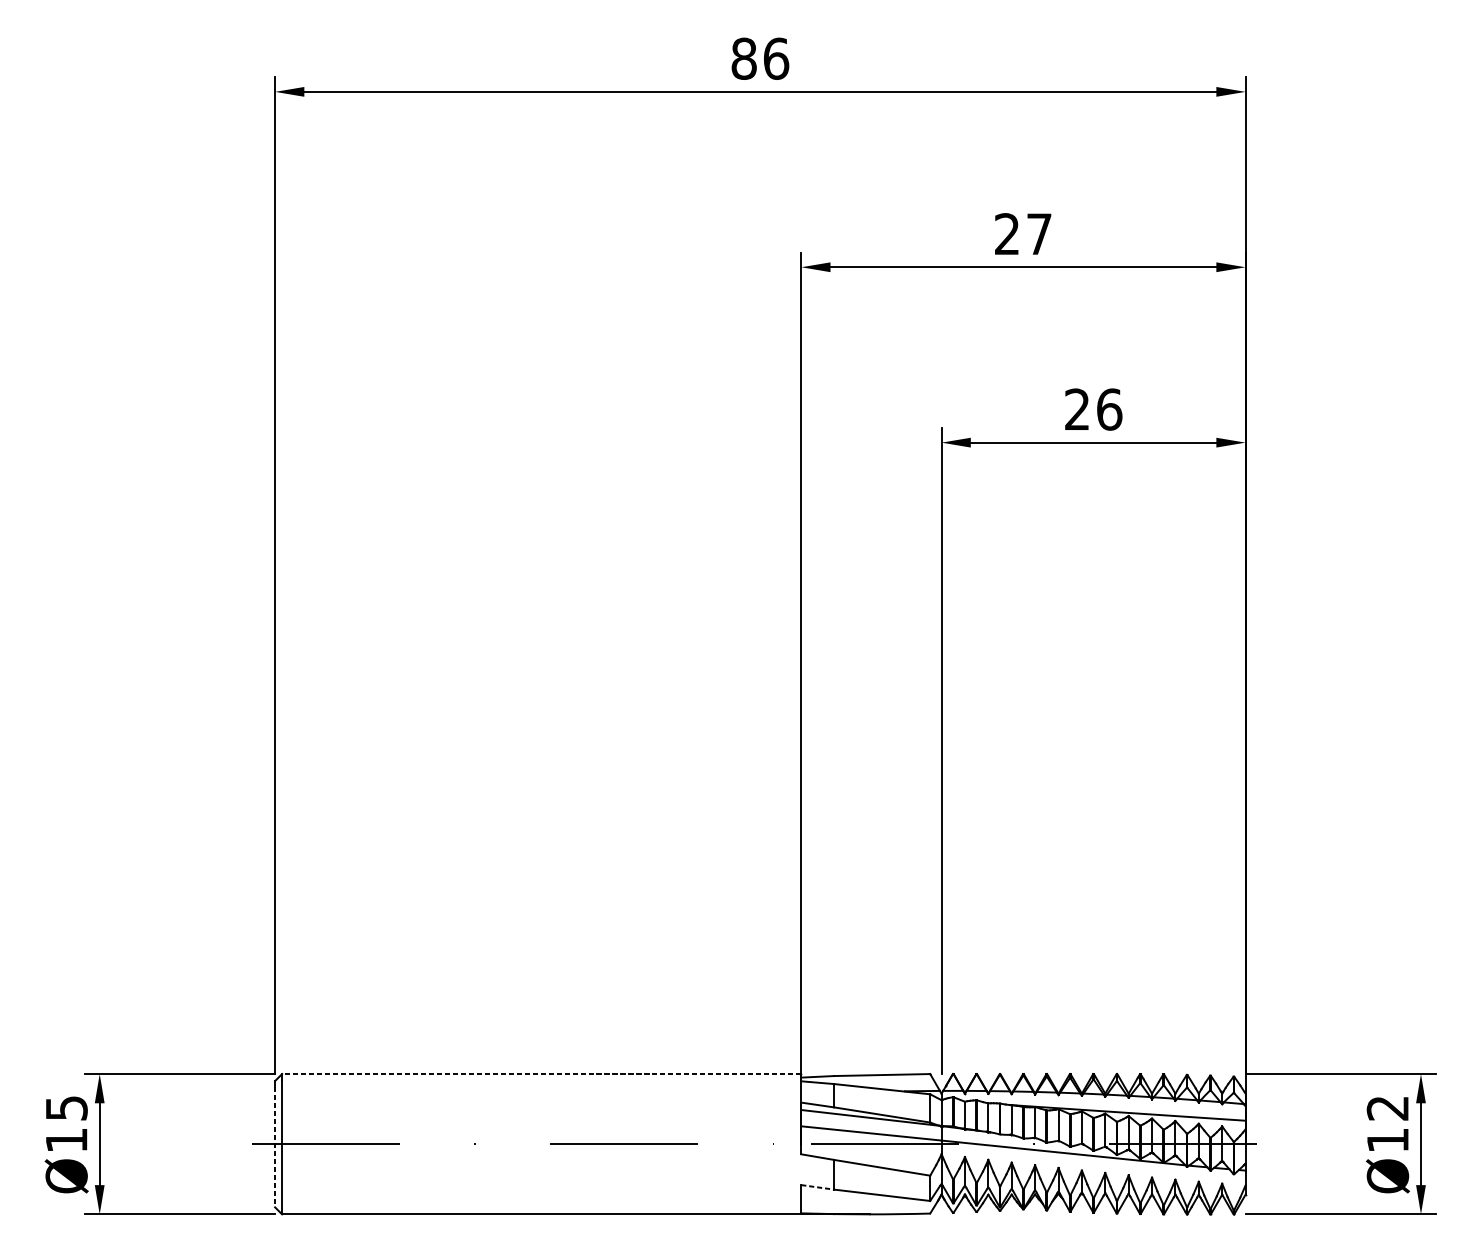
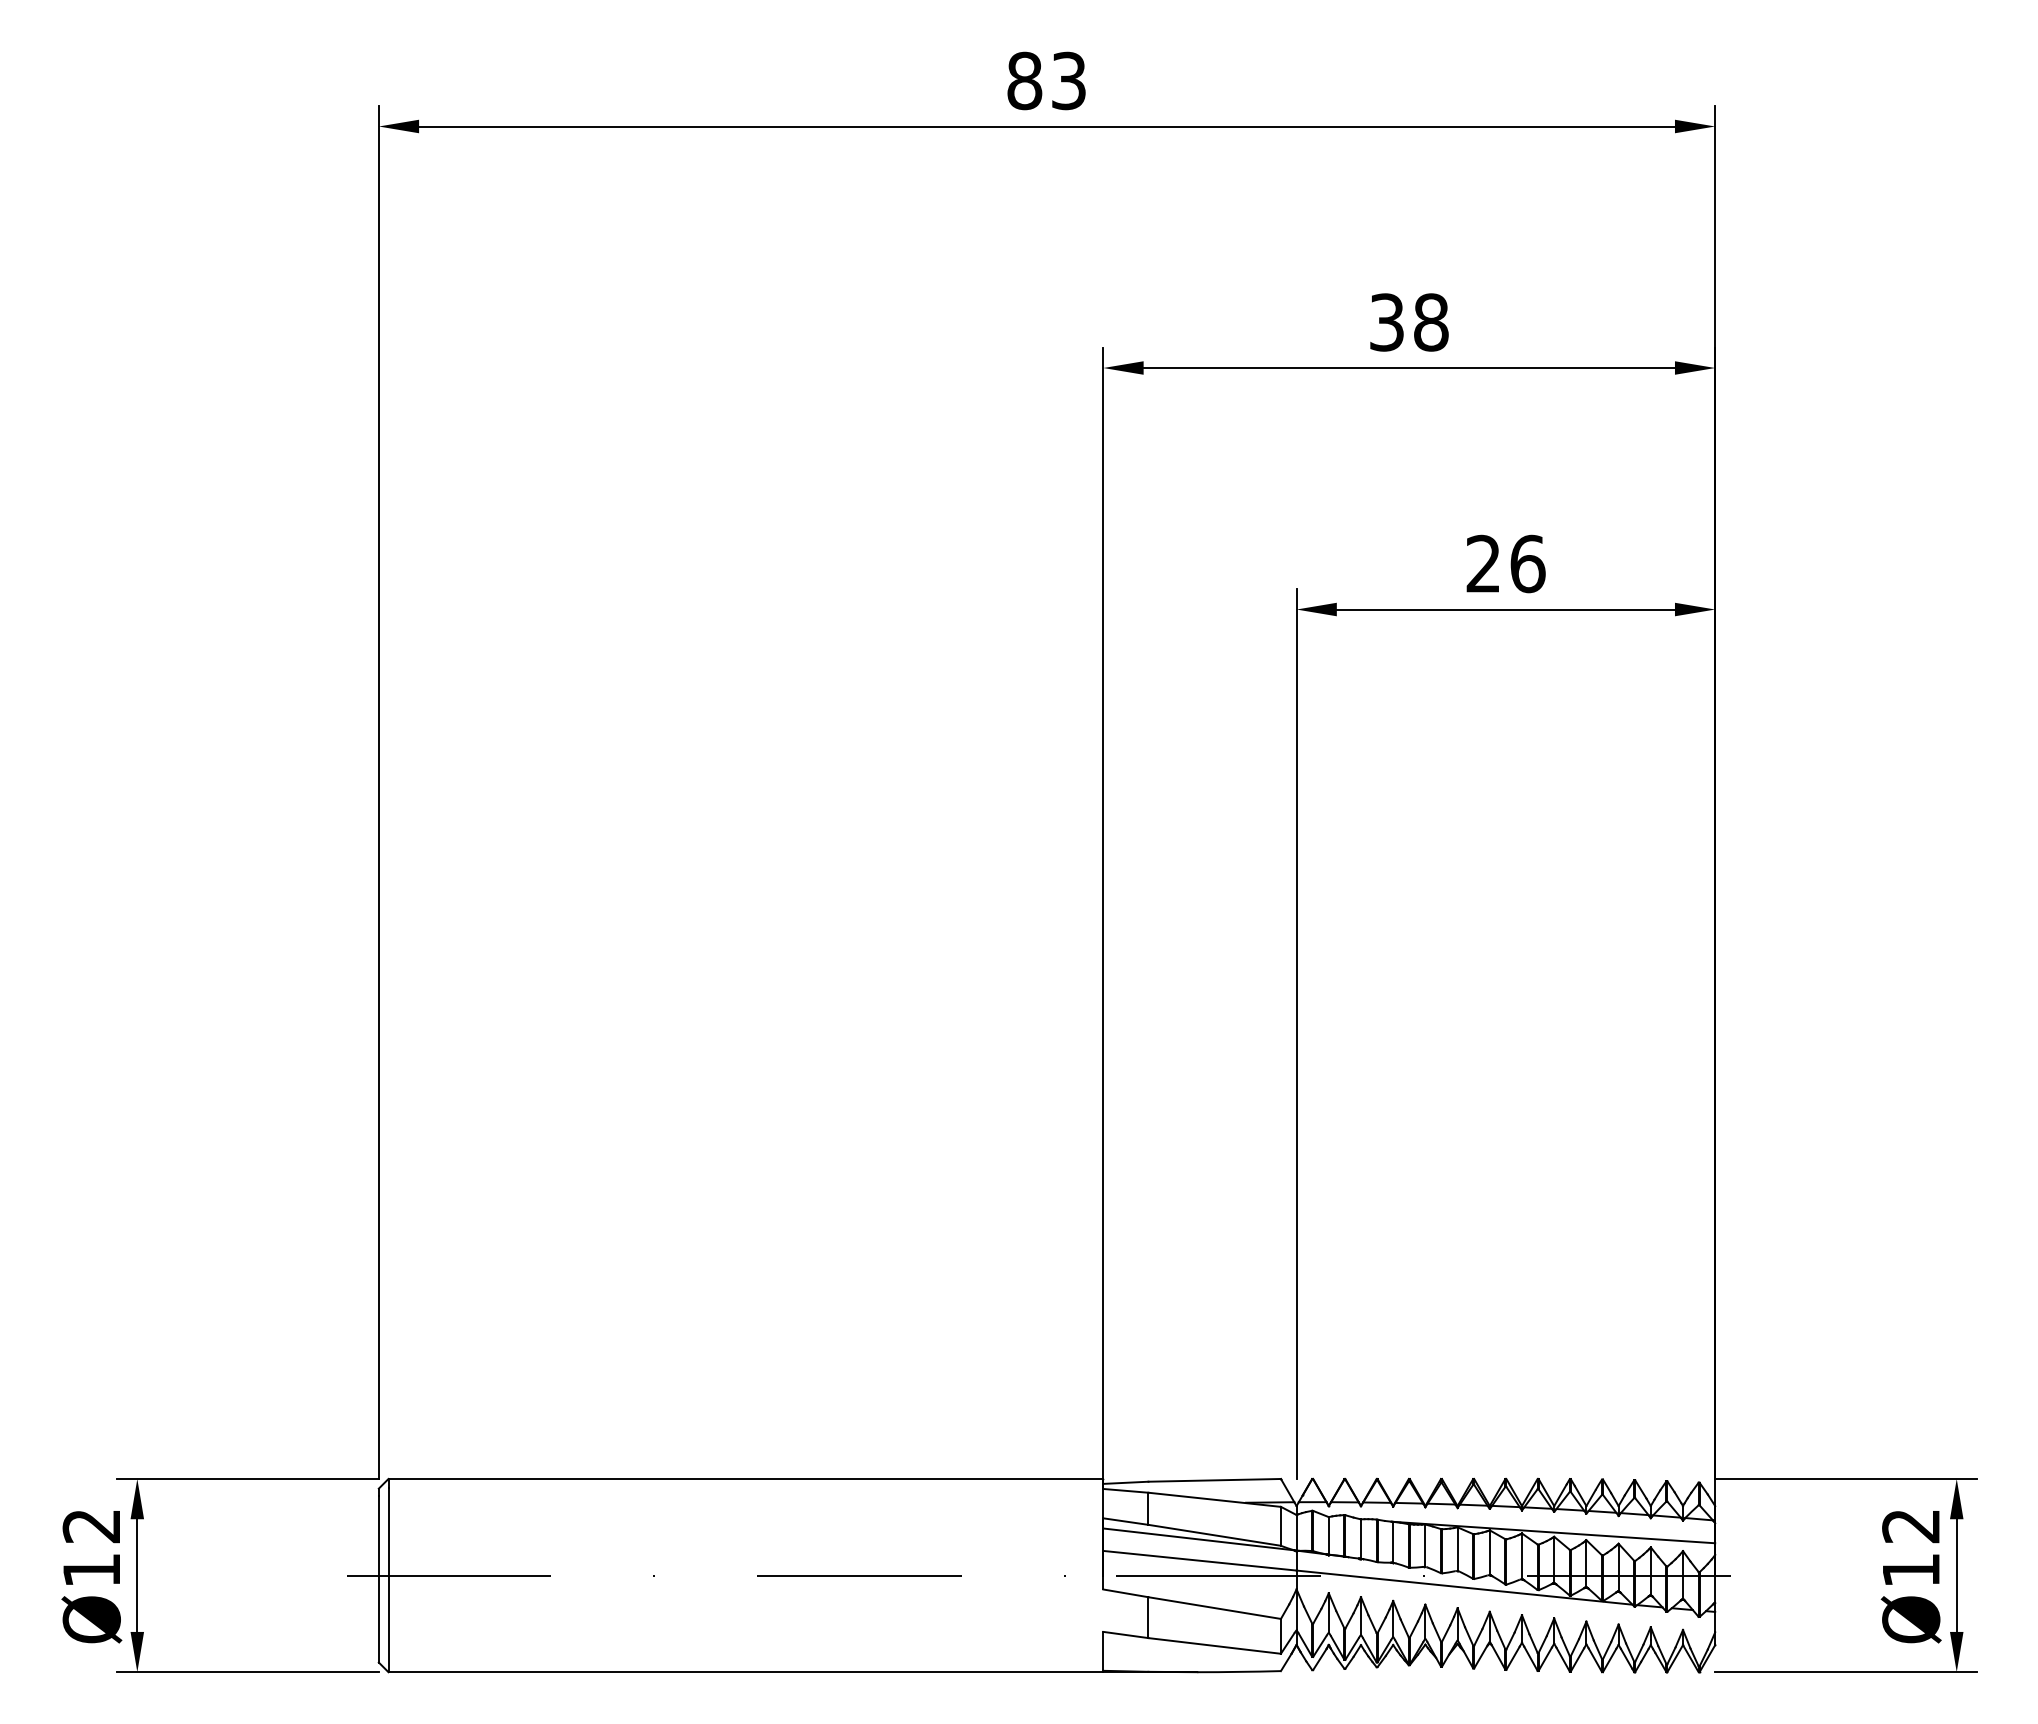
text: (776, 58) -> (1069, 80), 86 -> 83
text: (1023, 234) -> (1409, 322), 27 -> 38
line: (541, 1073) -> (745, 1478), dashed -> solid
text: (66, 1108) -> (91, 1526), Ø15 -> Ø12
line: (274, 1147) -> (378, 1579), dashed -> solid
line: (817, 1187) -> (1125, 1635), dashed -> solid

